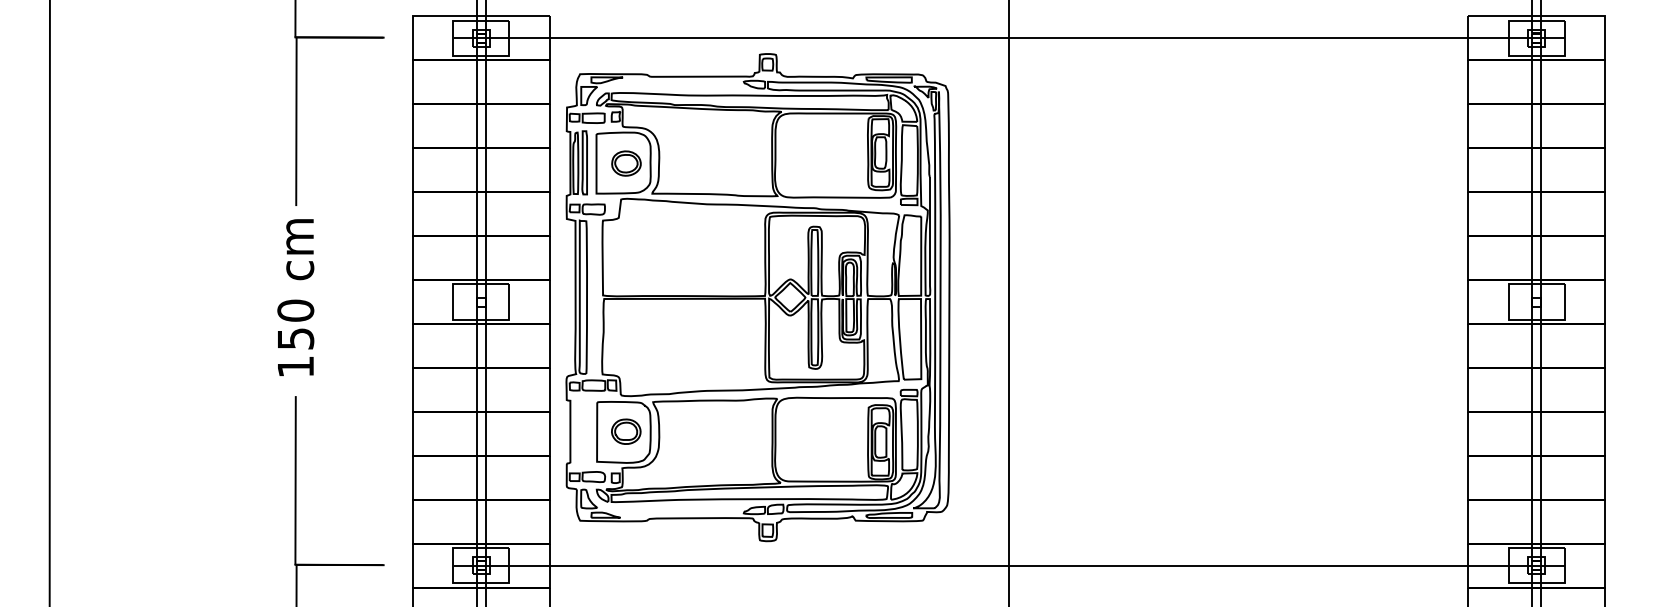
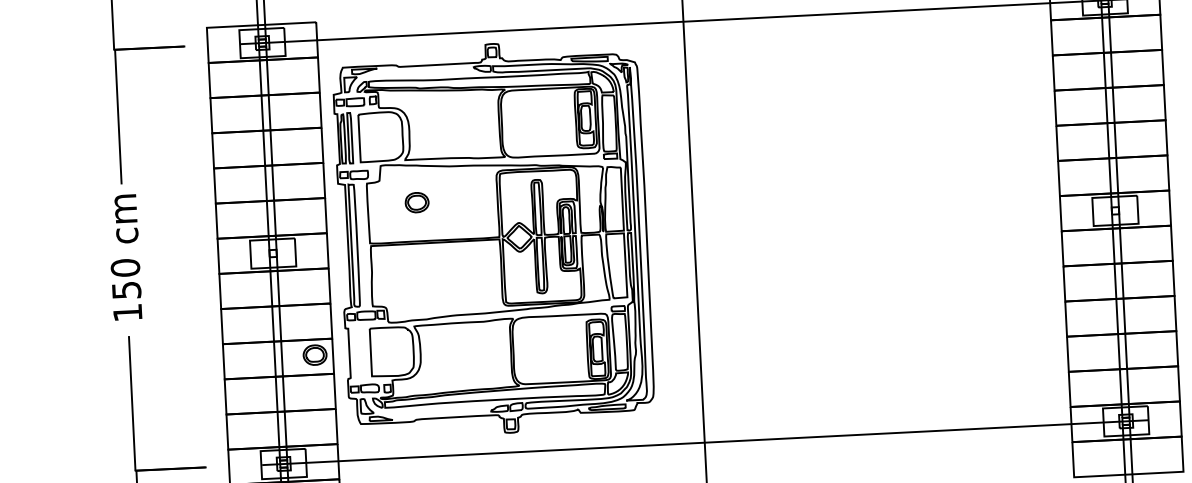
part: (626, 163) -> (417, 202), moved
part: (626, 431) -> (315, 354), moved

